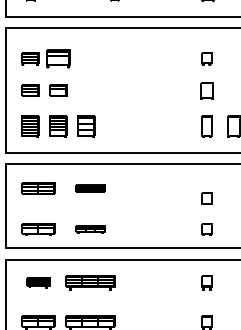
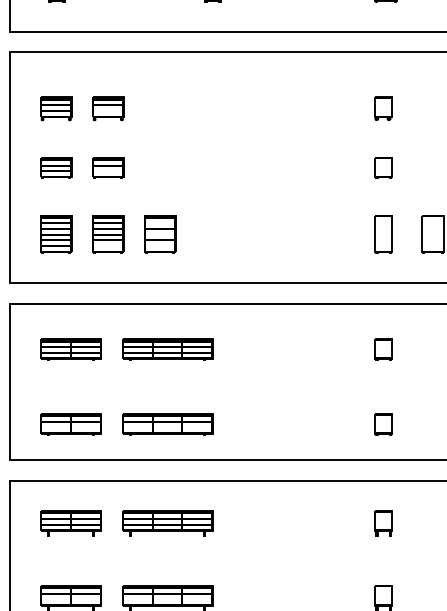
part: (58, 58) -> (108, 108), size x0.71
part: (206, 90) -> (382, 167), size x0.71
part: (90, 188) -> (167, 349), size x1.67
part: (206, 198) -> (382, 349), moved
part: (90, 229) -> (167, 424), size x1.67
part: (38, 282) -> (71, 523), size x1.43

